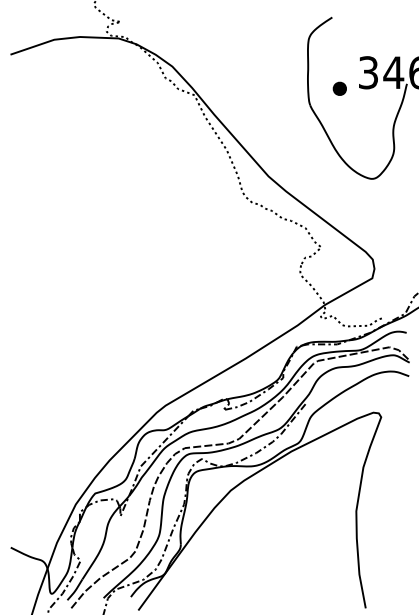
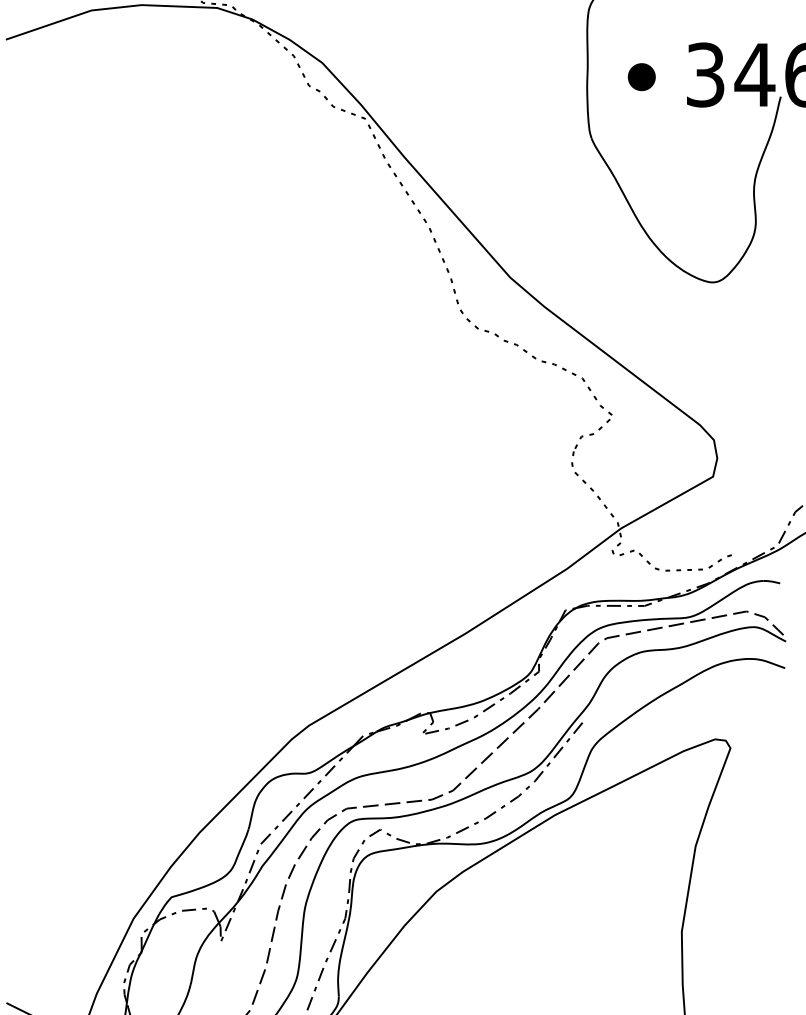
part: (339, 88) -> (641, 76), moved

